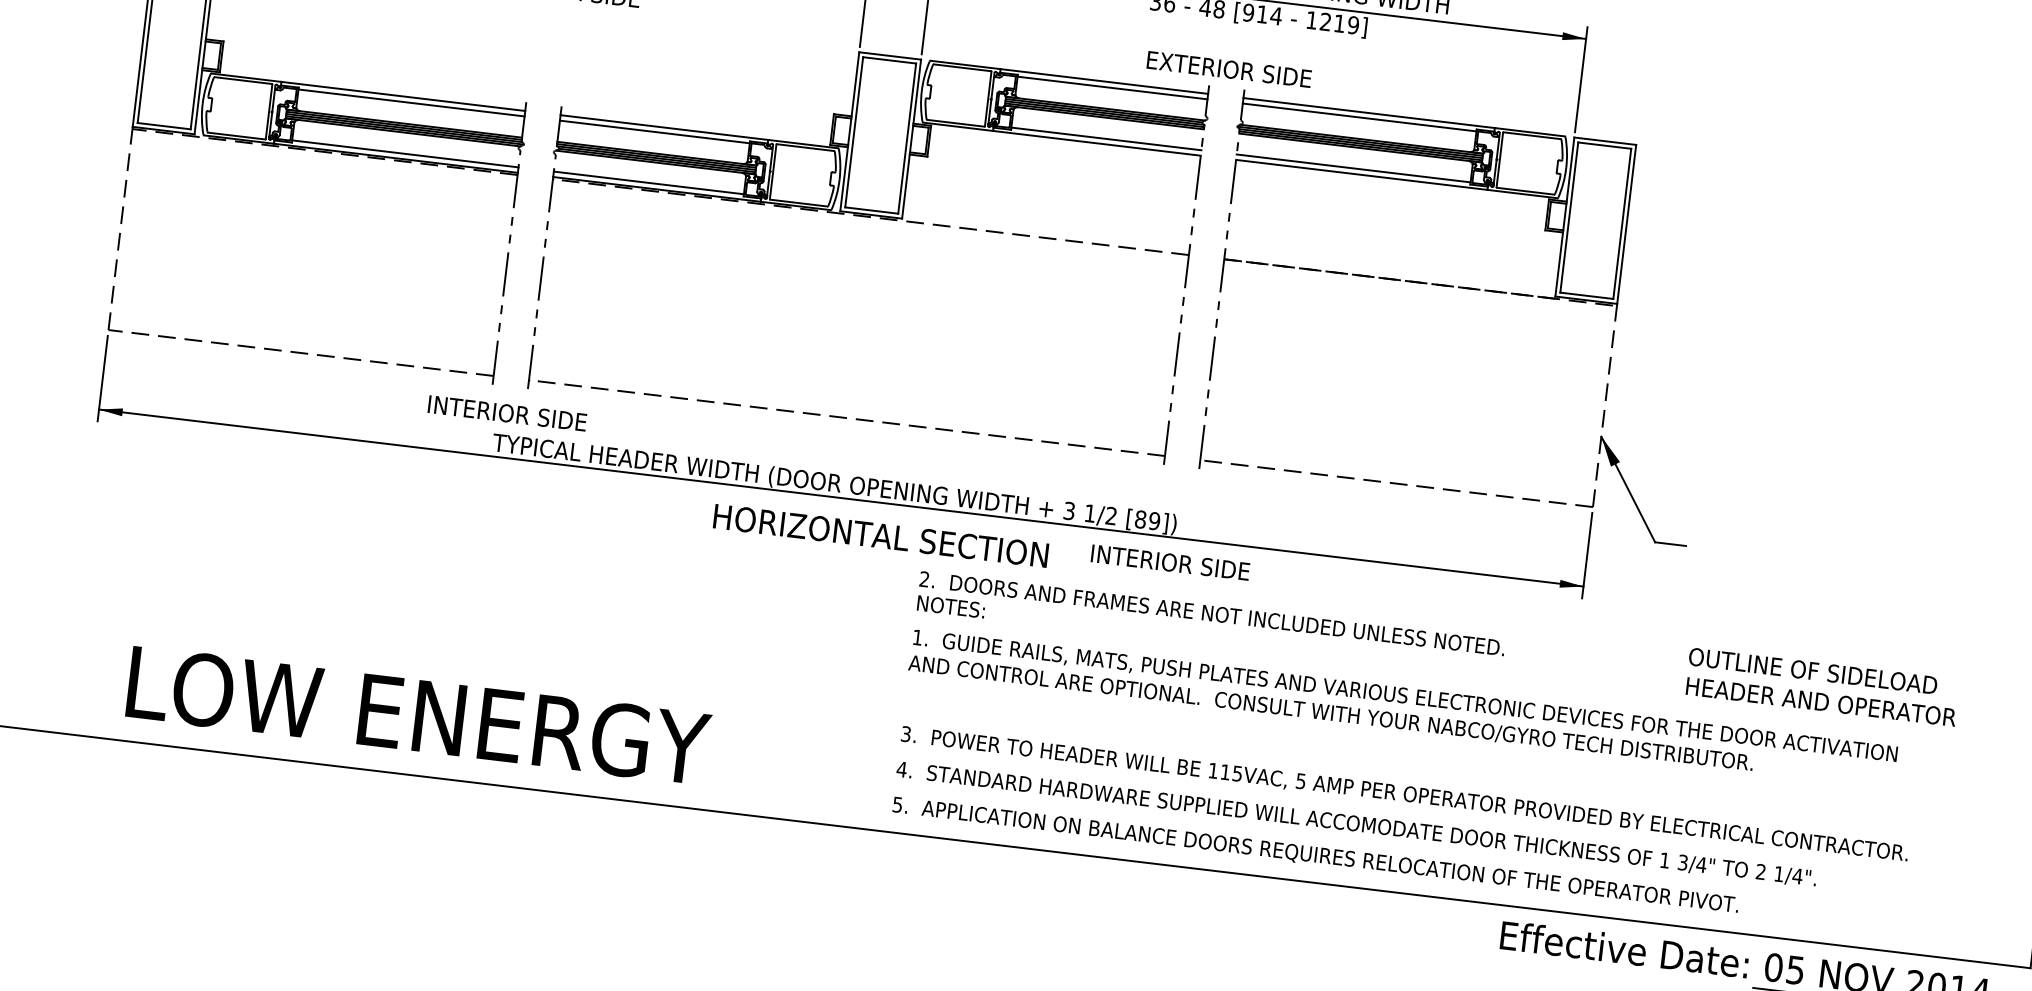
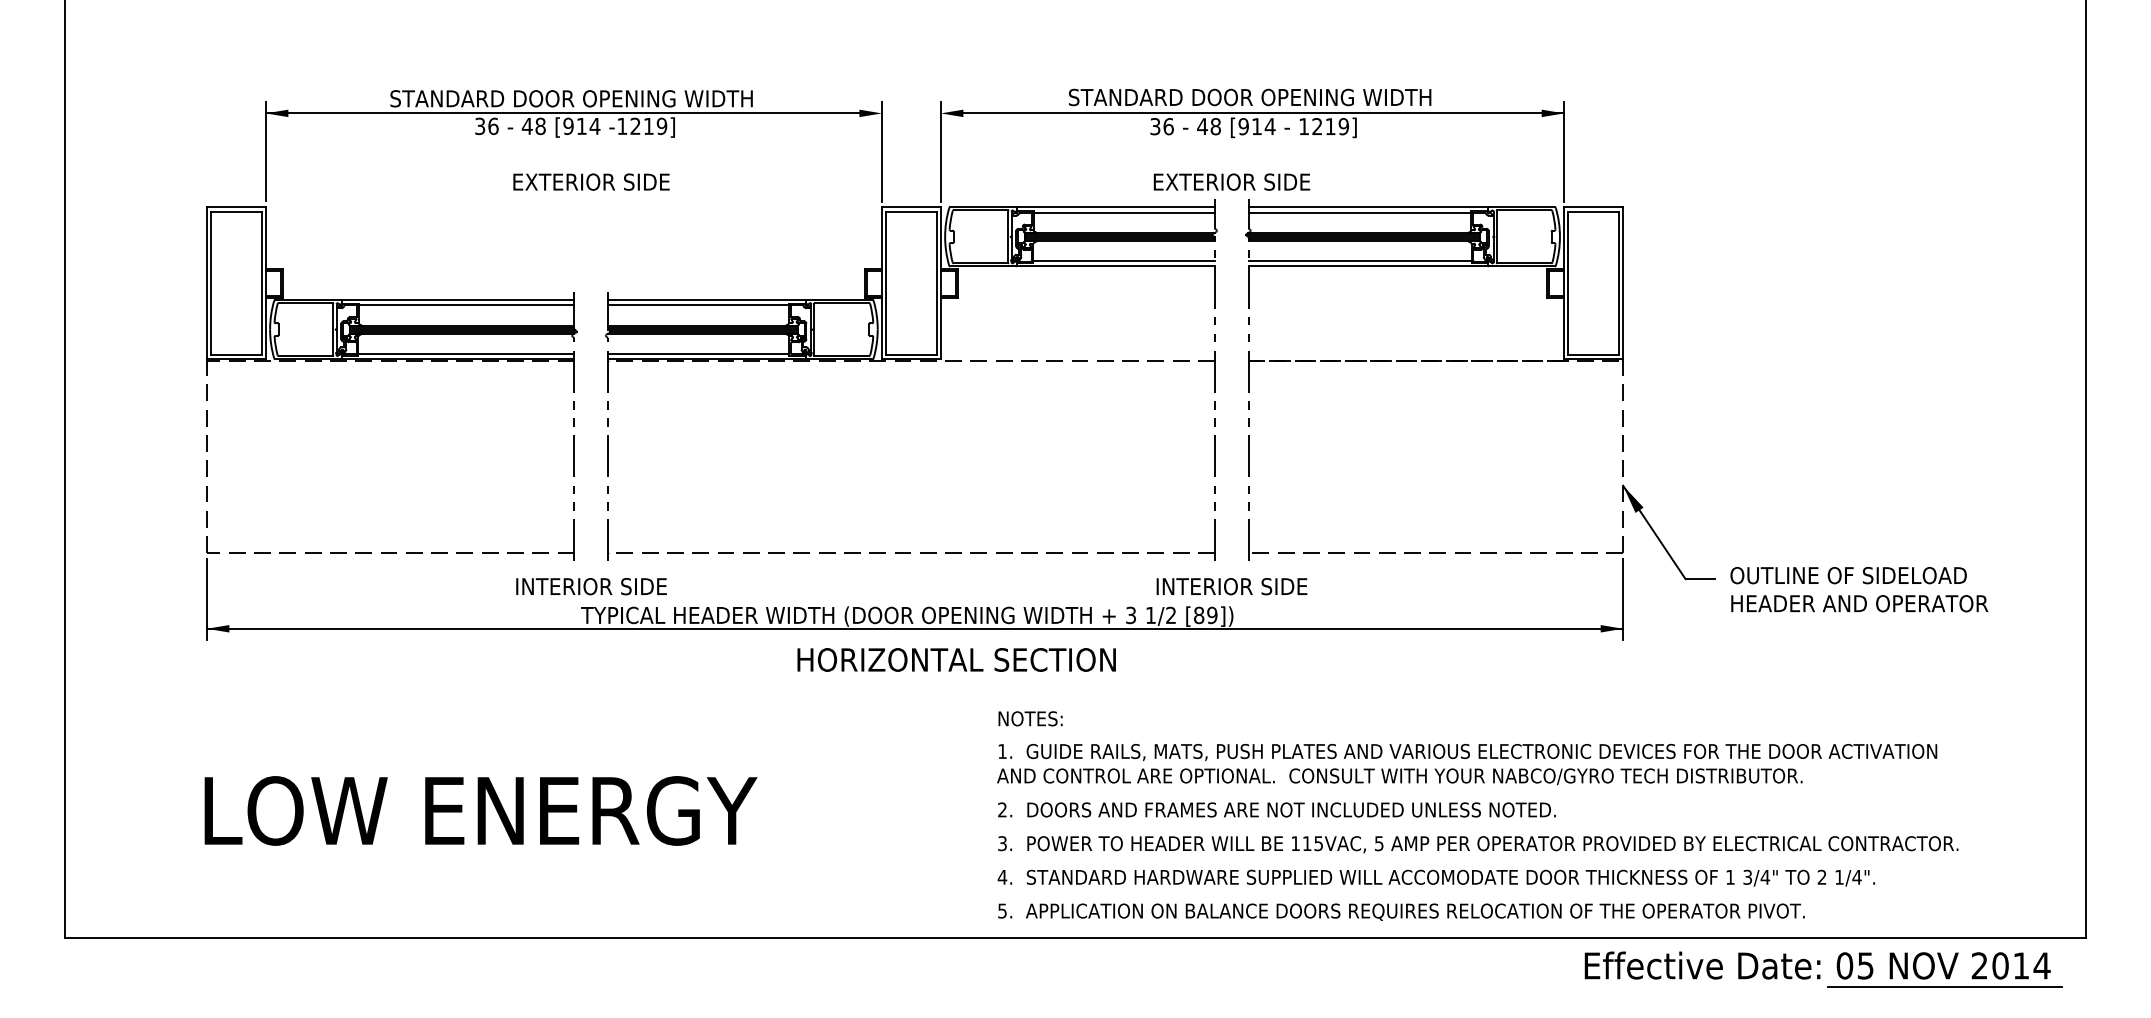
text: (1170, 562) -> (1231, 586), moved
text: (1211, 613) -> (1276, 809), moved
text: (1822, 687) -> (1859, 589), moved
text: (418, 715) -> (480, 810), moved

